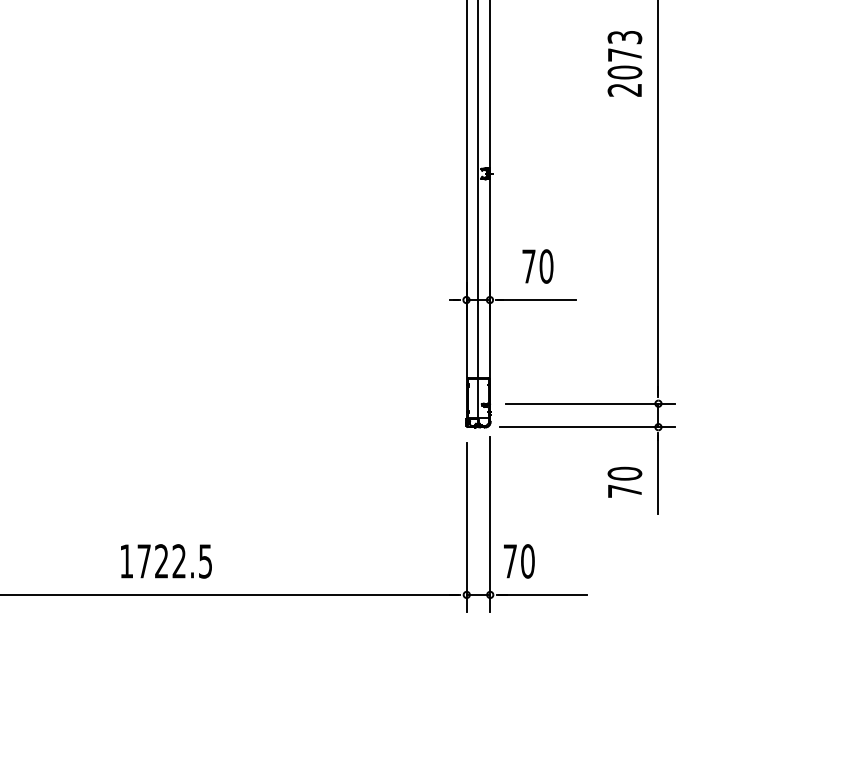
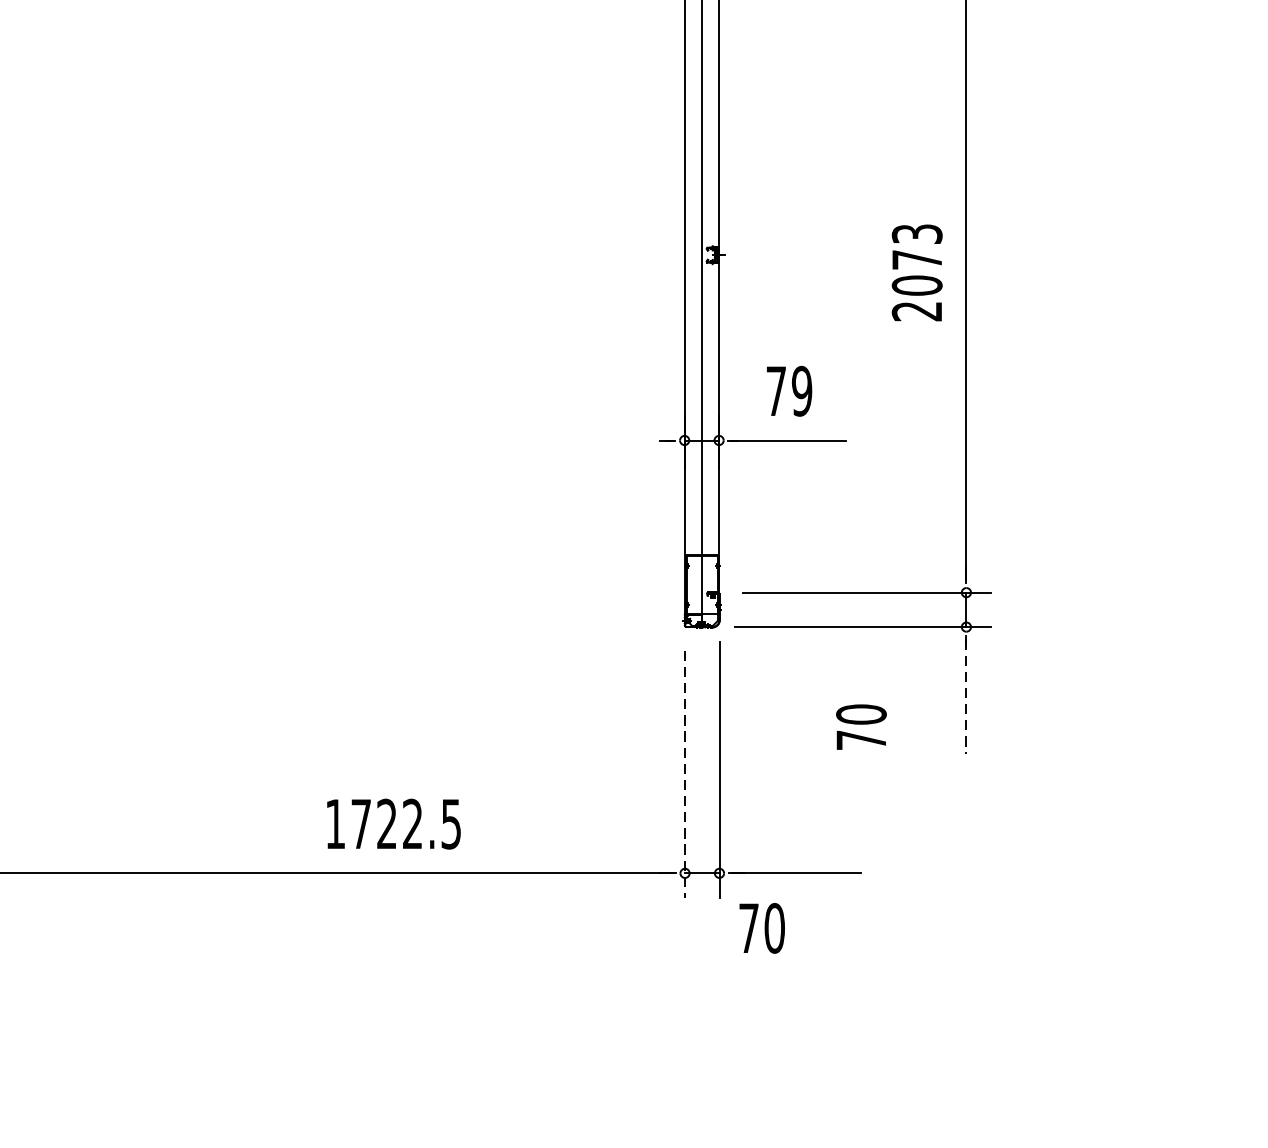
text: (624, 63) -> (916, 272), moved
text: (546, 266) -> (802, 391), 70 -> 79
line: (658, 475) -> (966, 698), solid -> dashed
text: (624, 481) -> (860, 725), moved
line: (466, 527) -> (684, 774), solid -> dashed
text: (166, 561) -> (393, 824), moved
text: (519, 561) -> (762, 928), moved

